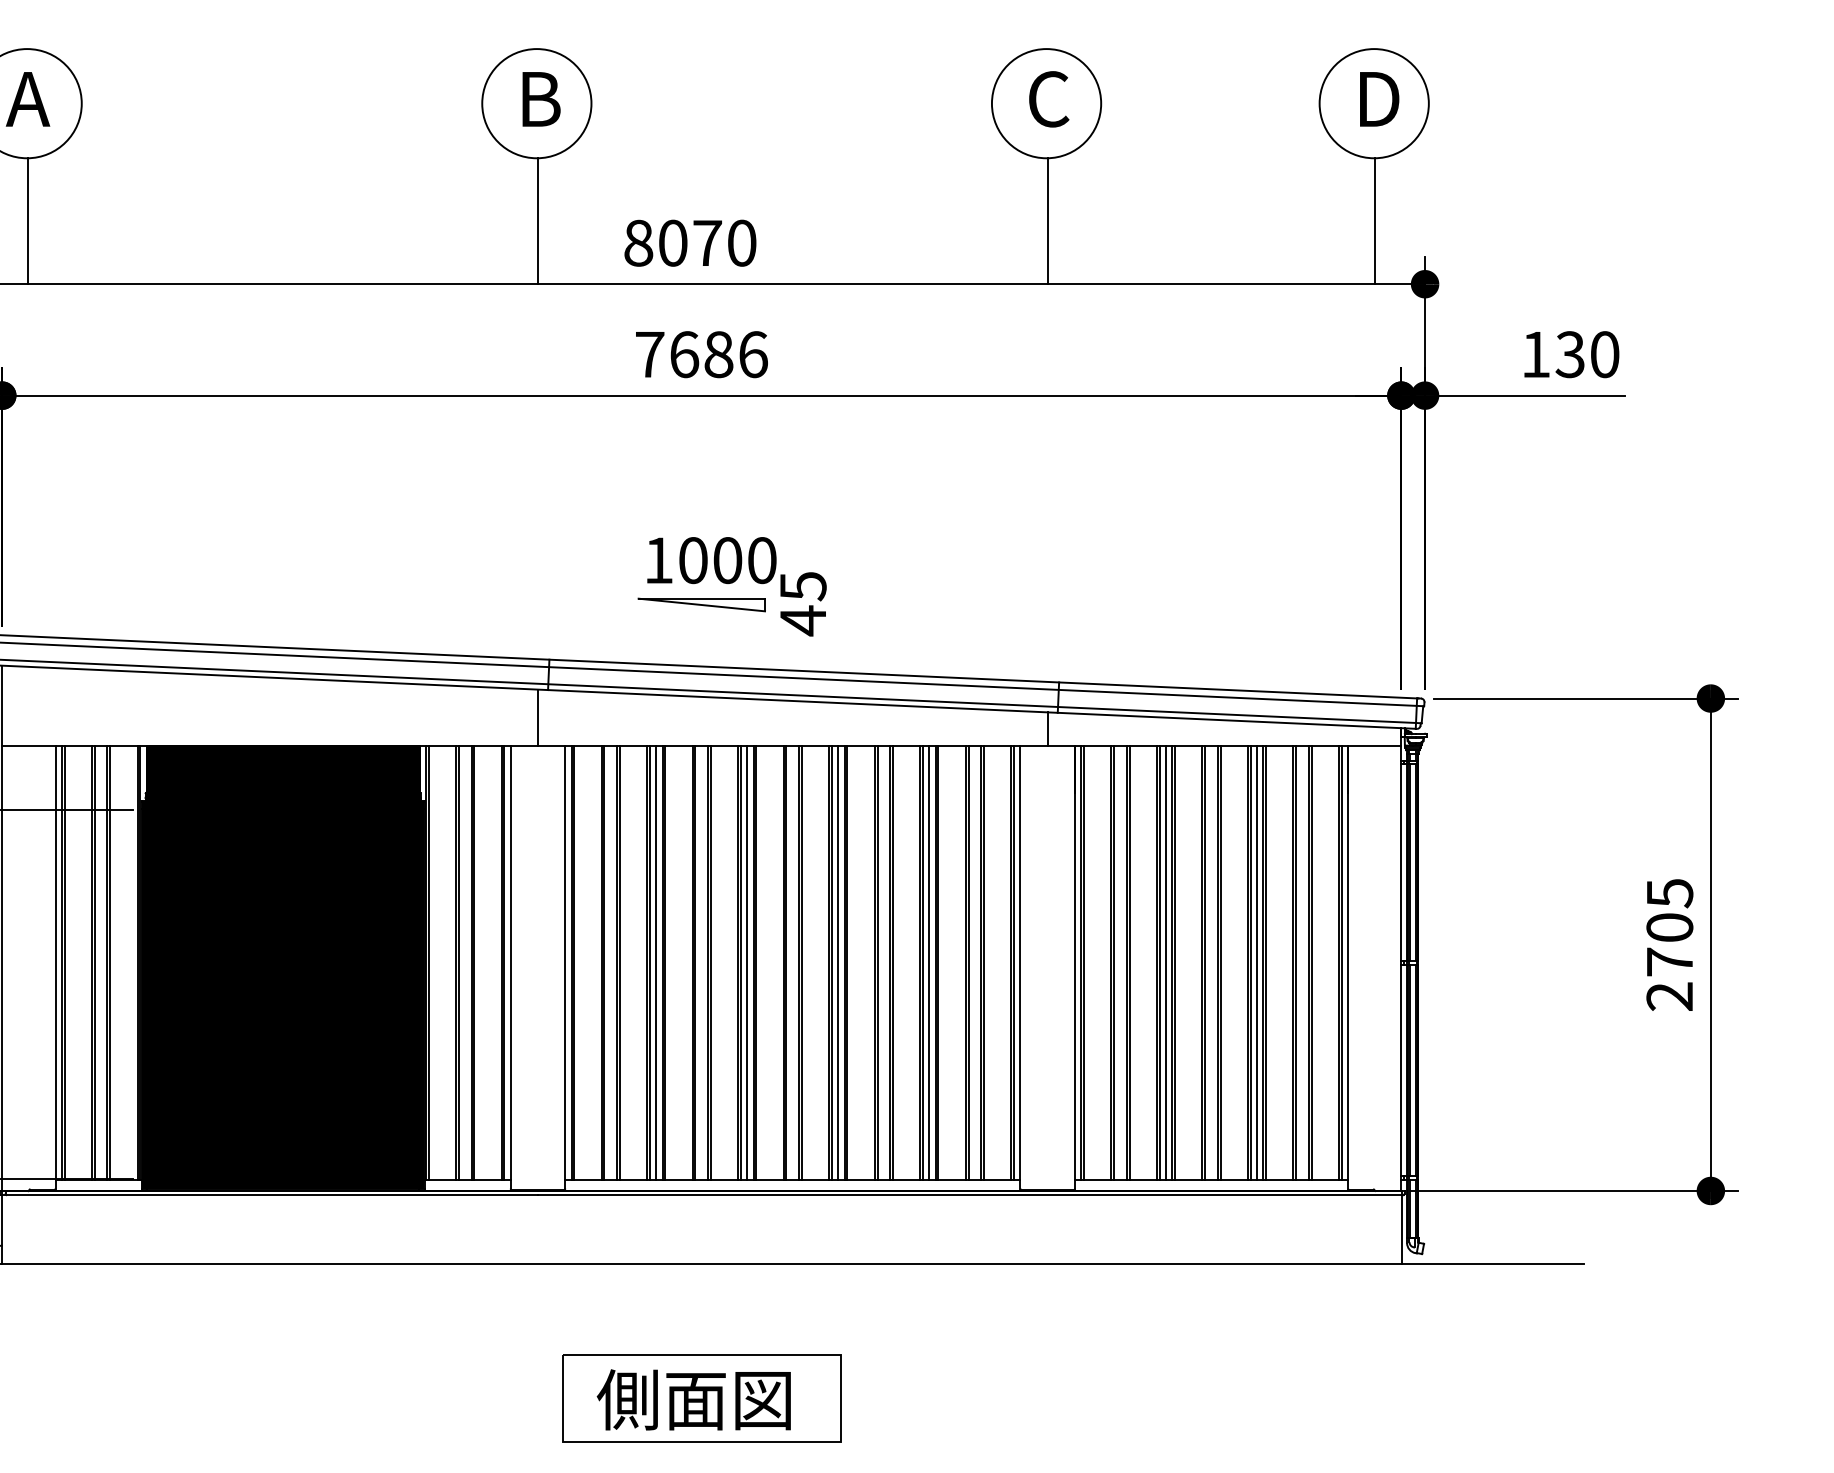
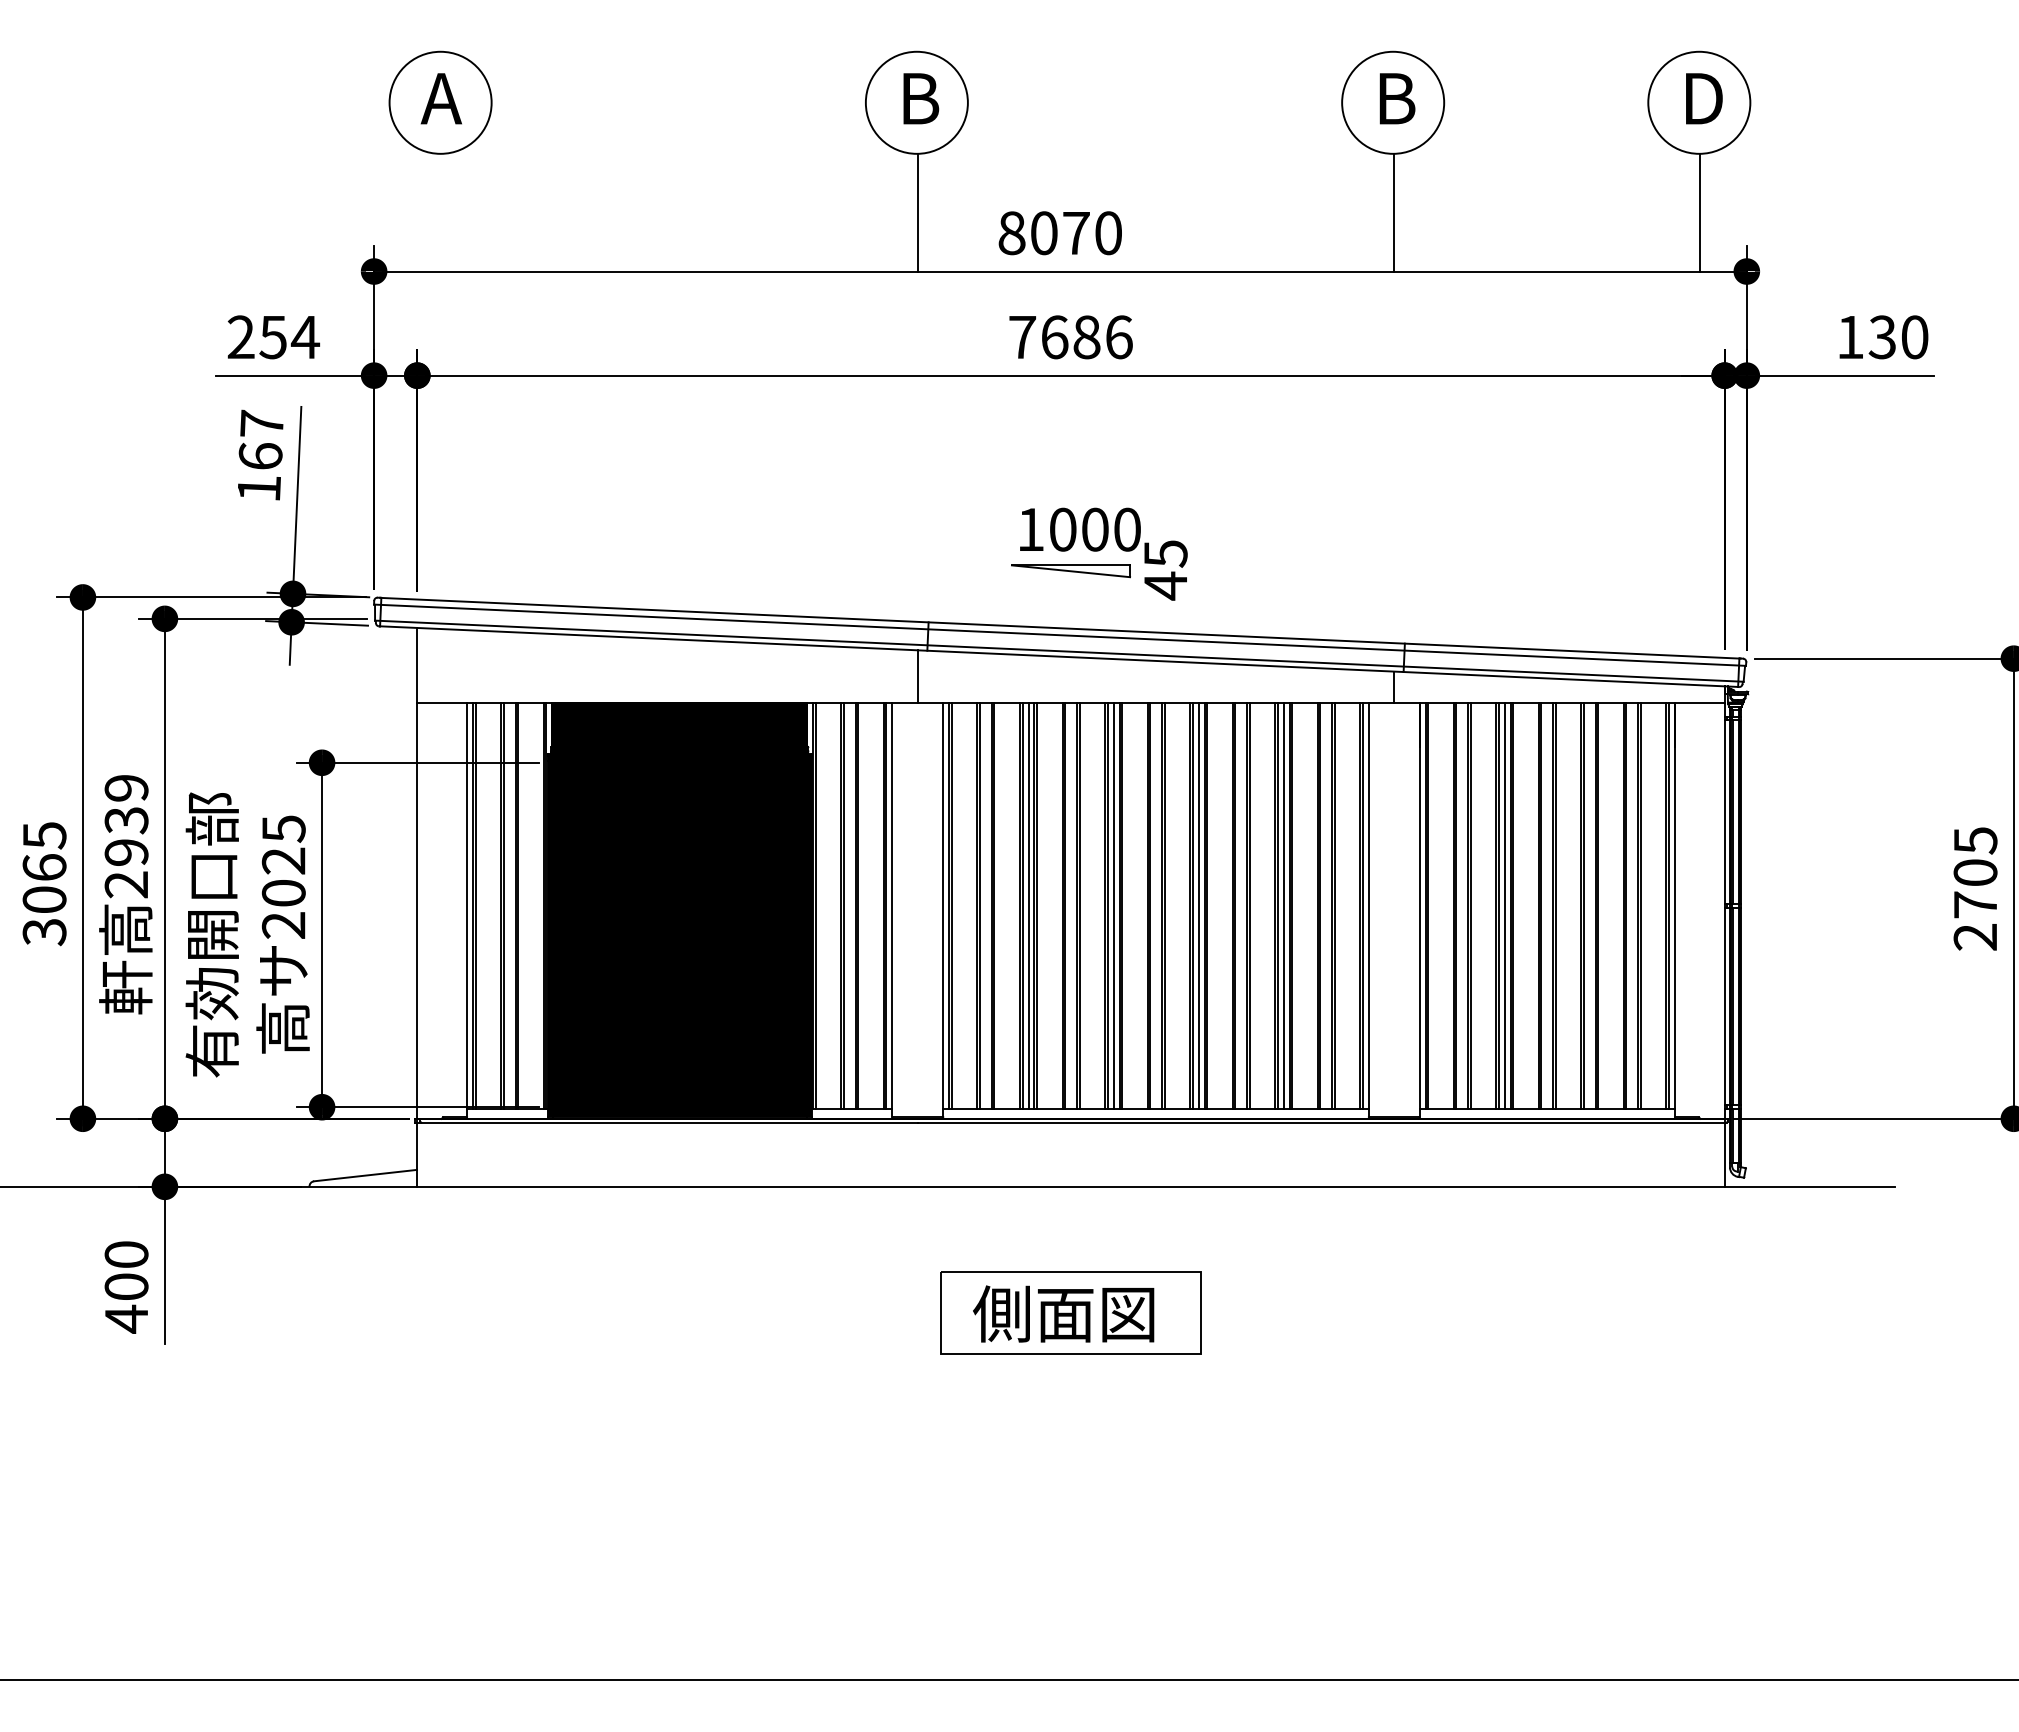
text: (1049, 99) -> (1395, 98), C -> B
line: (28, 221) -> (441, 212), removed
line: (1256, 962) -> (1589, 905), removed

